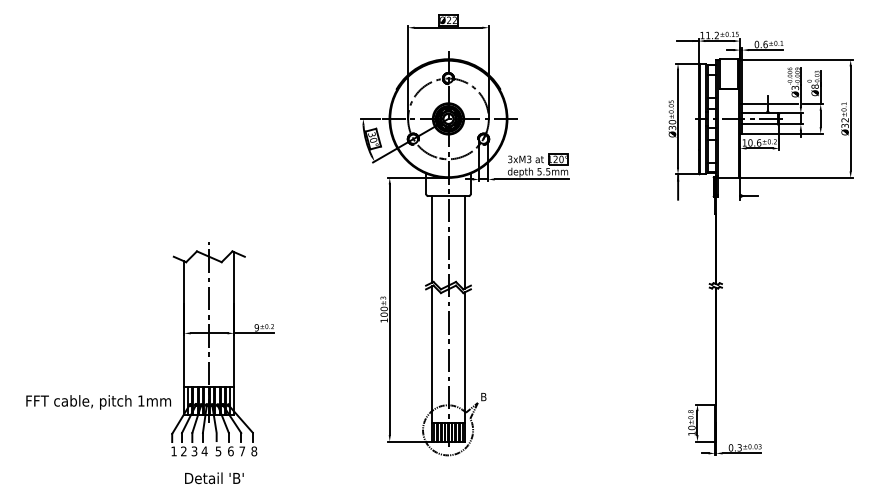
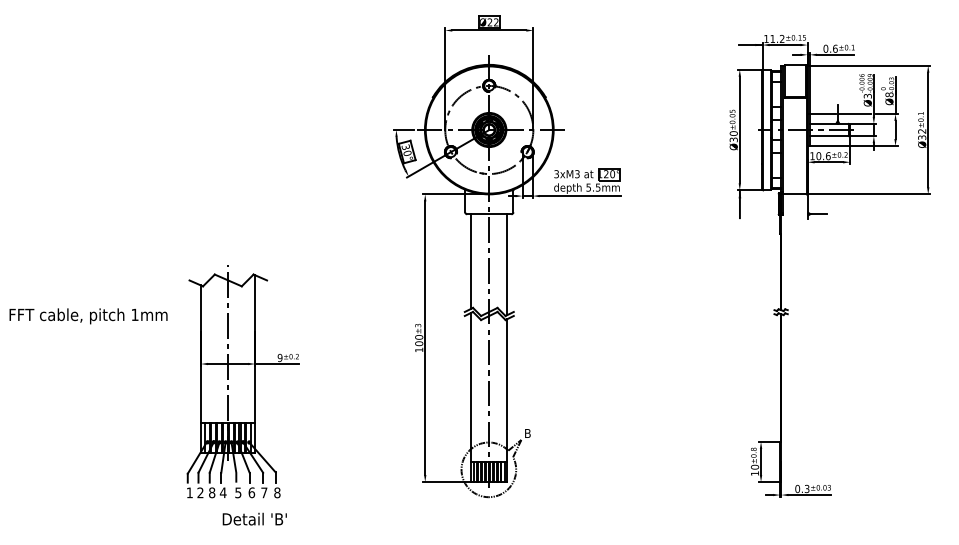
text: (98, 402) -> (88, 316), moved
text: (194, 451) -> (212, 492), 3 -> 8
text: (214, 477) -> (254, 518), moved

